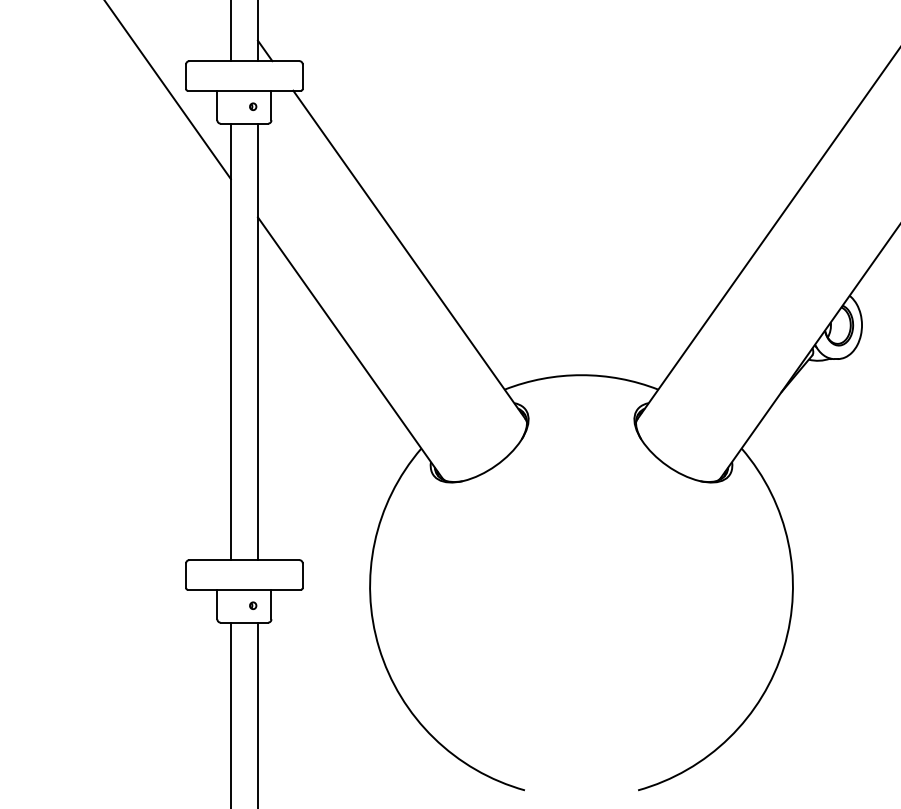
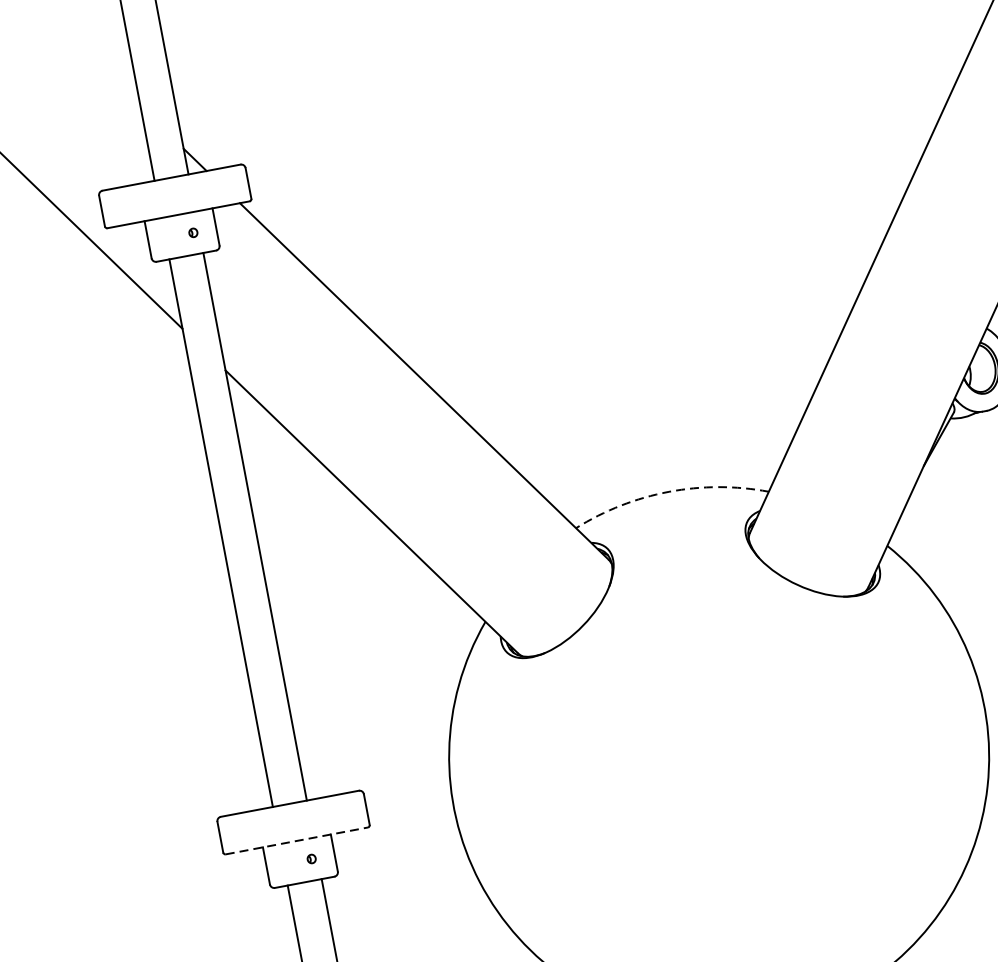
arc: (581, 375) -> (669, 492), solid -> dashed
line: (244, 589) -> (296, 840), solid -> dashed

